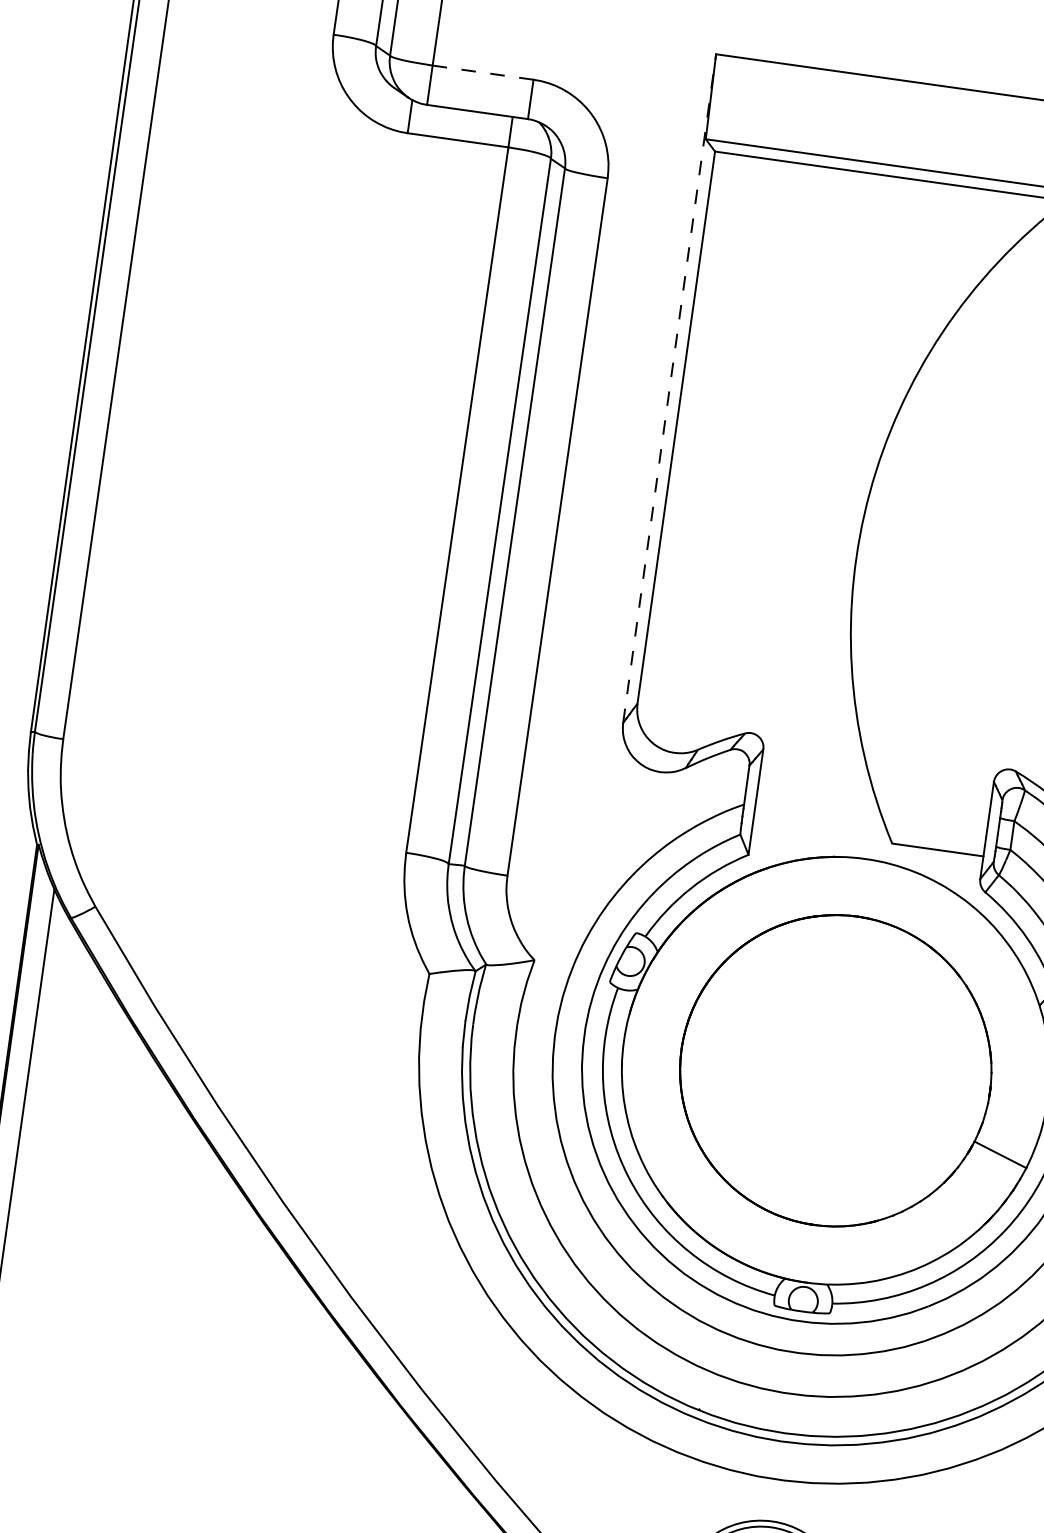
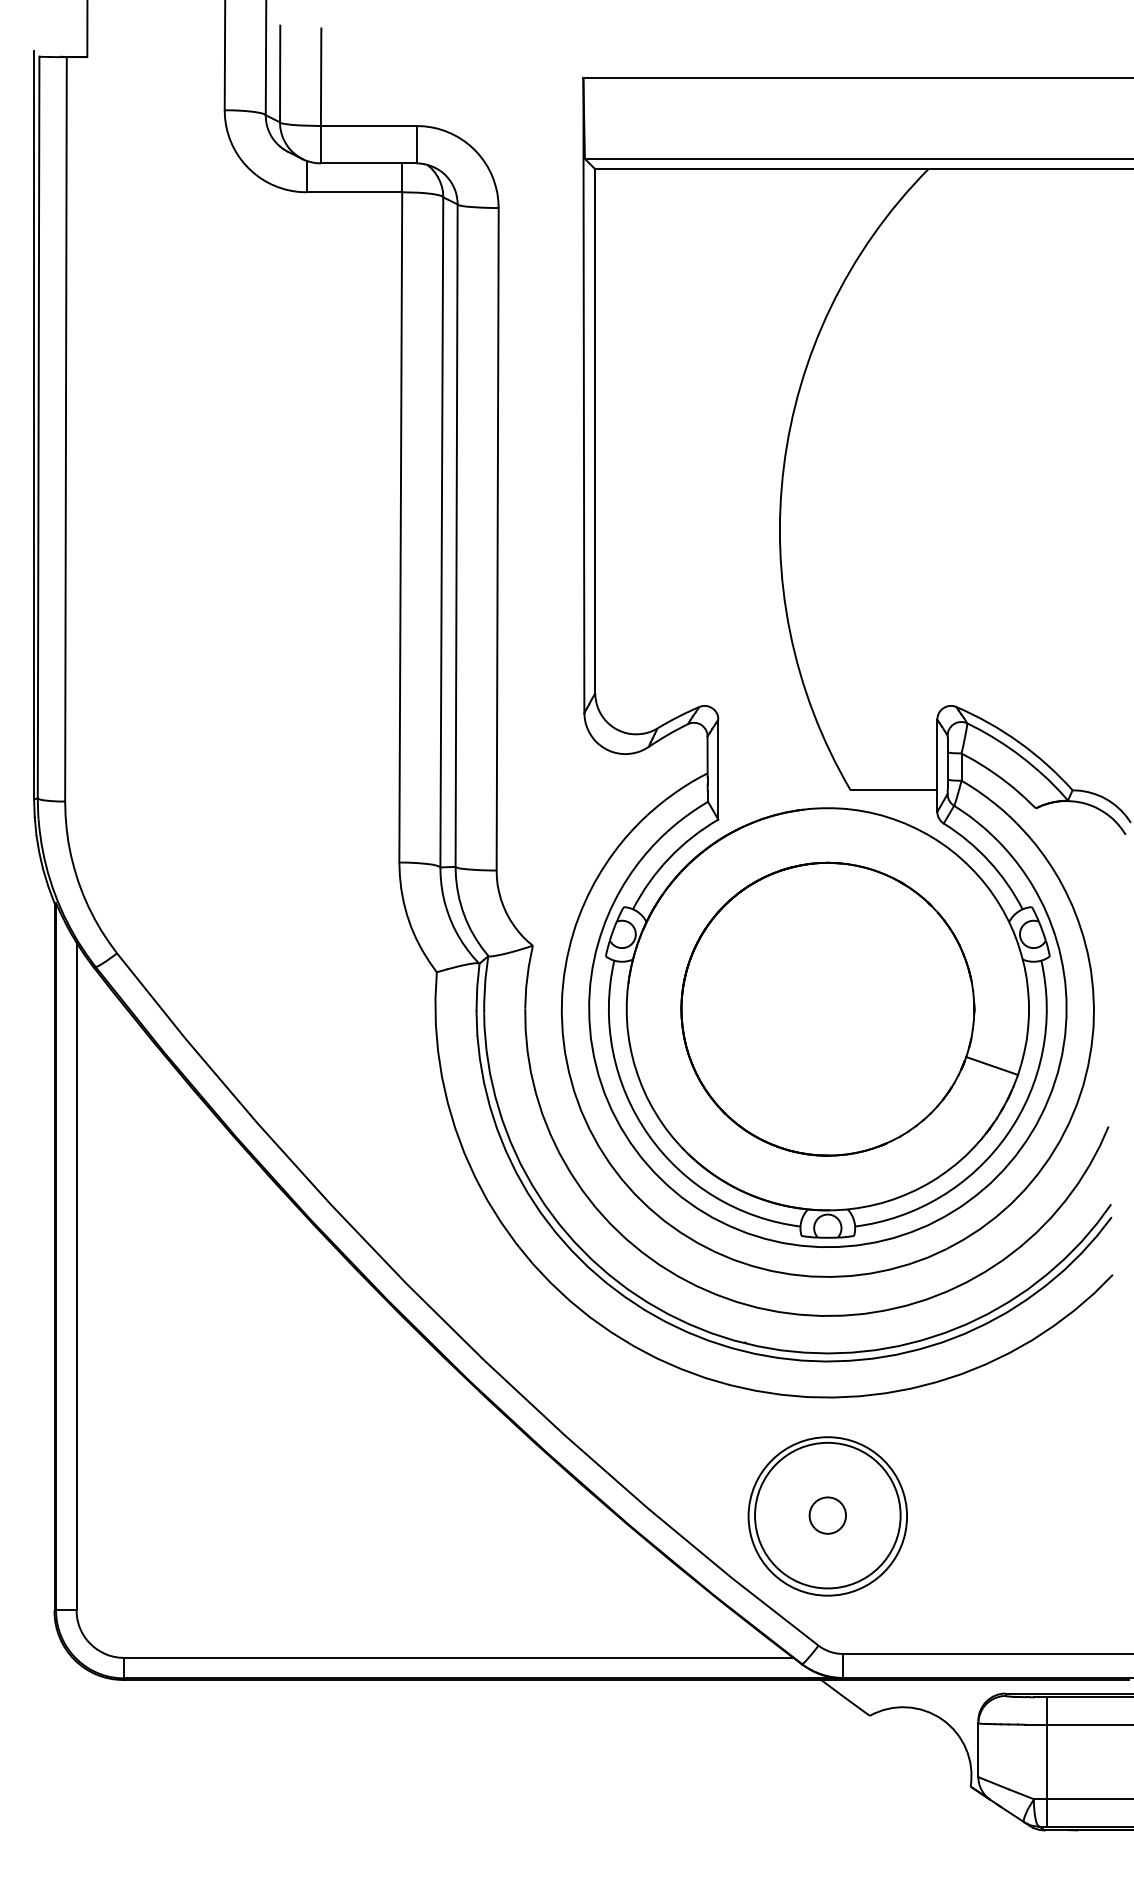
line: (482, 73) -> (368, 126), dashed -> solid
line: (669, 388) -> (583, 395), dashed -> solid

